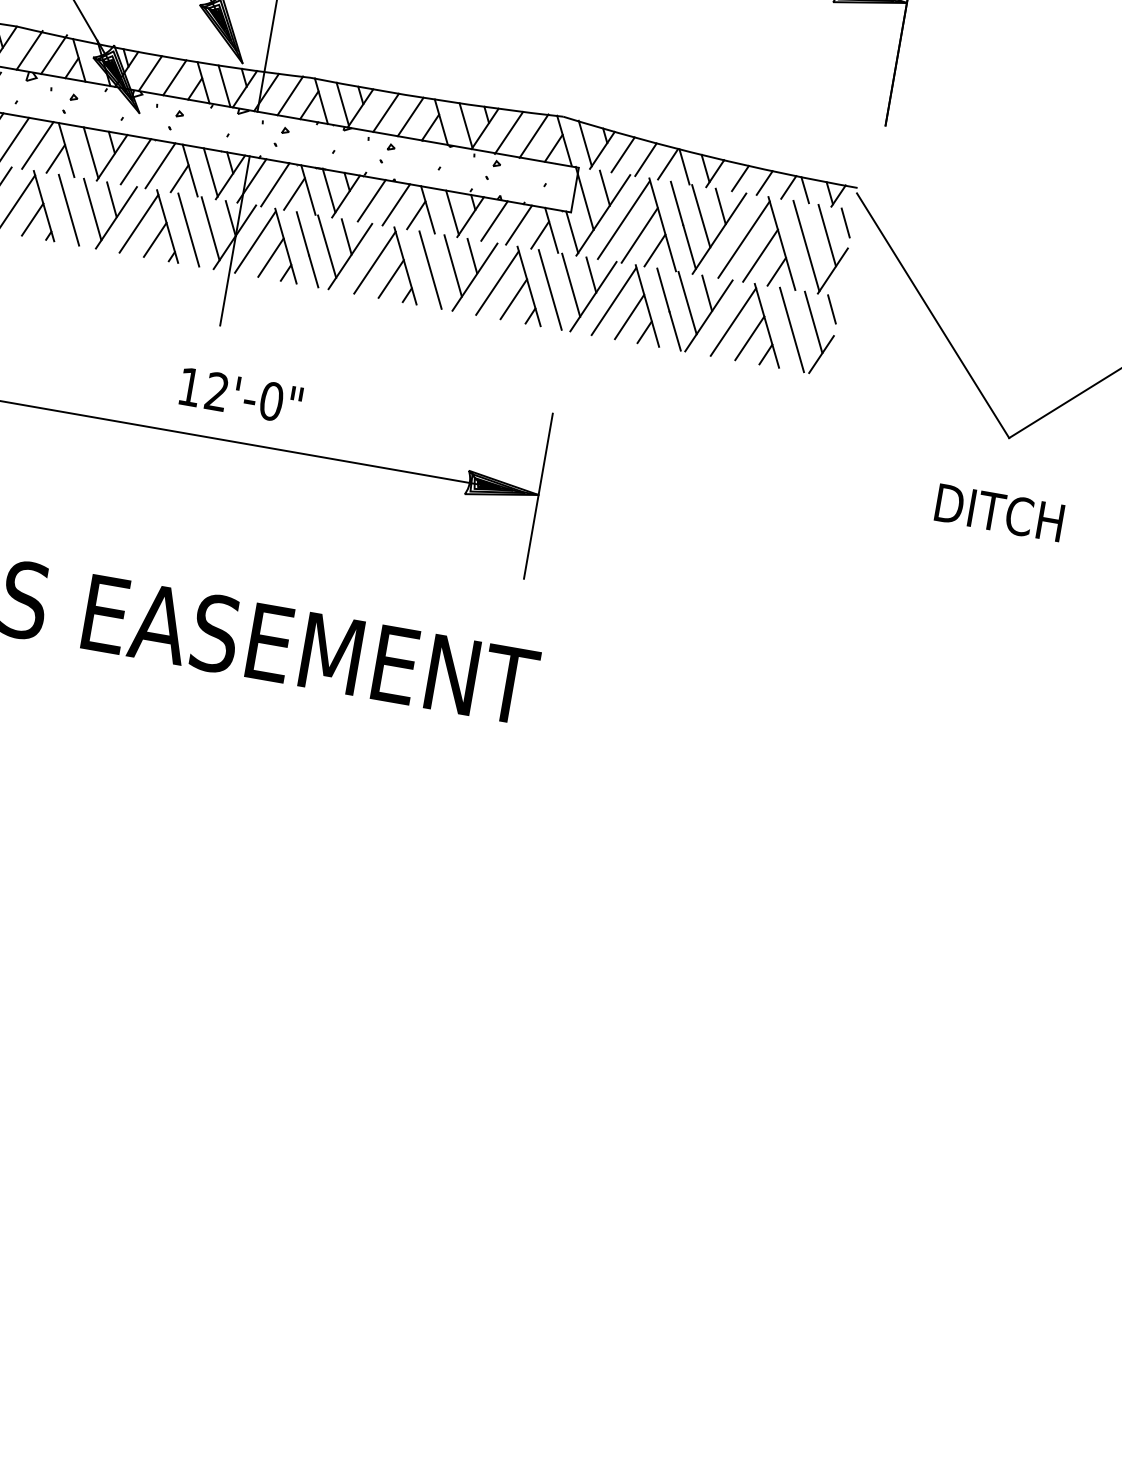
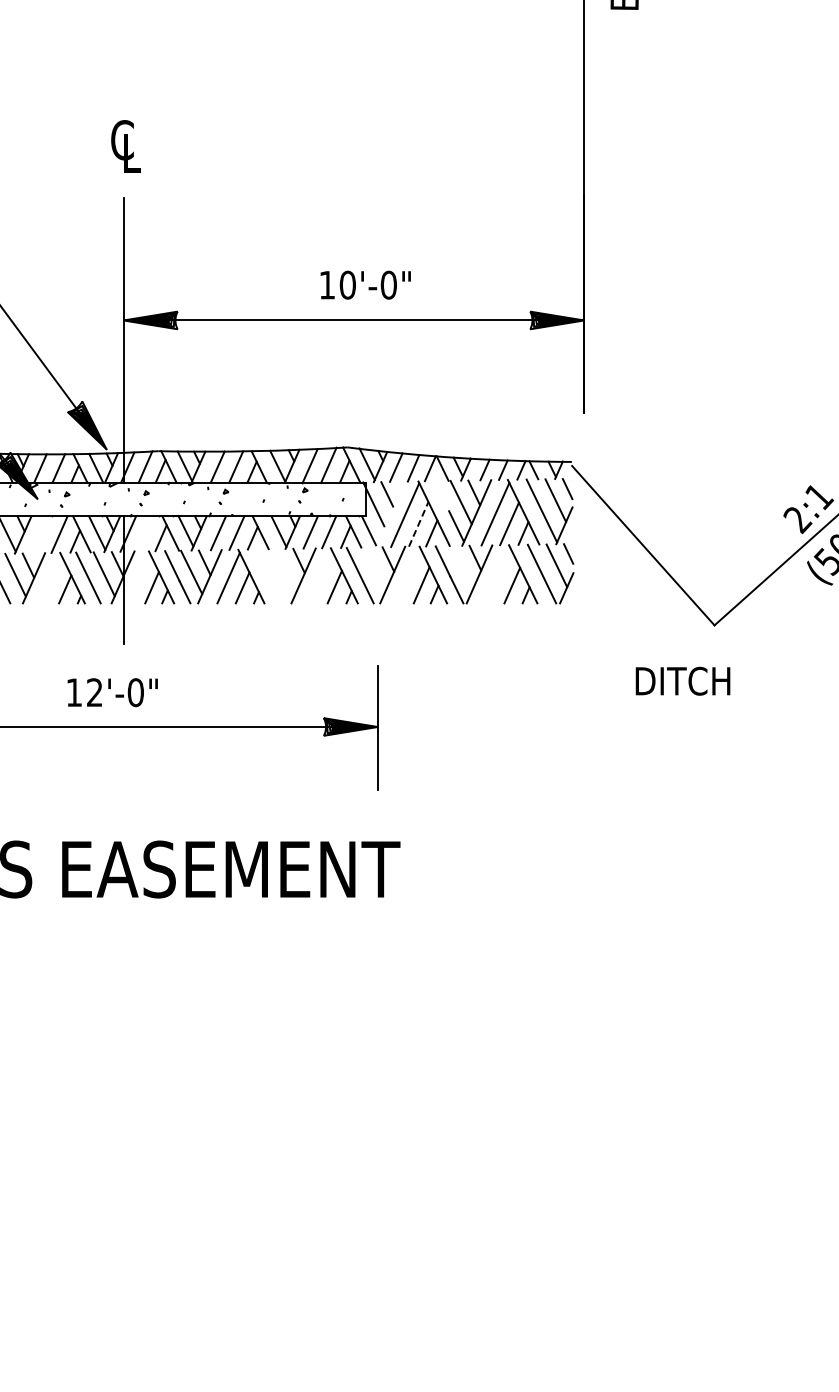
line: (135, 161) -> (40, 534), removed
line: (274, 184) -> (145, 533), removed
line: (676, 203) -> (441, 496), removed
line: (603, 215) -> (389, 514), removed
line: (138, 223) -> (50, 579), removed
line: (639, 234) -> (418, 523), solid -> dashed
line: (255, 242) -> (138, 578), removed
line: (453, 265) -> (286, 570), removed
line: (430, 270) -> (270, 576), removed
line: (497, 283) -> (320, 577), removed
line: (570, 285) -> (374, 569), removed
line: (614, 300) -> (408, 575), removed
line: (686, 302) -> (461, 567), removed
line: (732, 321) -> (497, 575), removed
text: (240, 395) -> (112, 692), moved
text: (999, 511) -> (682, 680), moved

